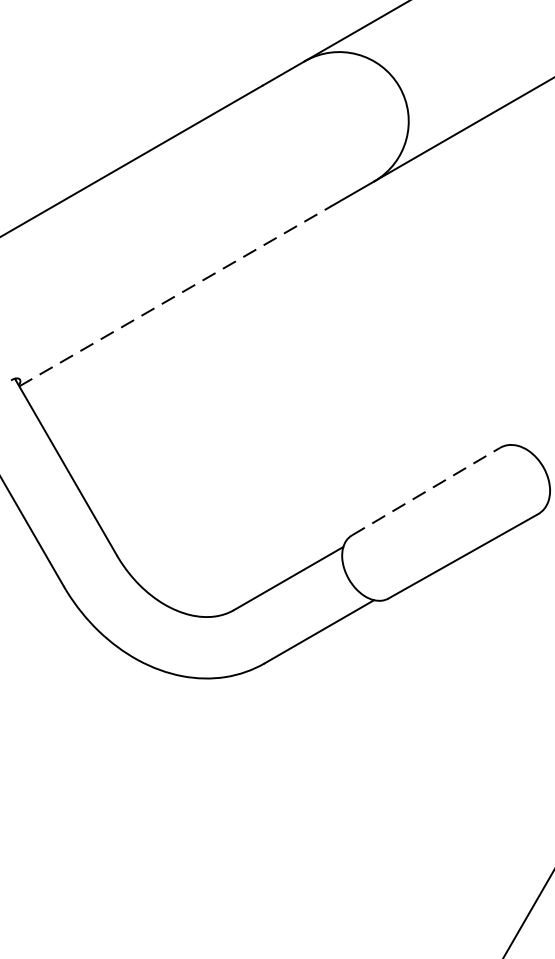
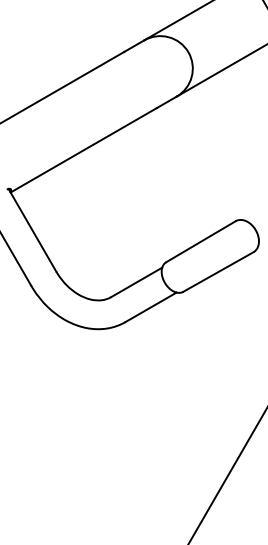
line: (177, 296) -> (84, 150), dashed -> solid
line: (427, 491) -> (201, 241), dashed -> solid

